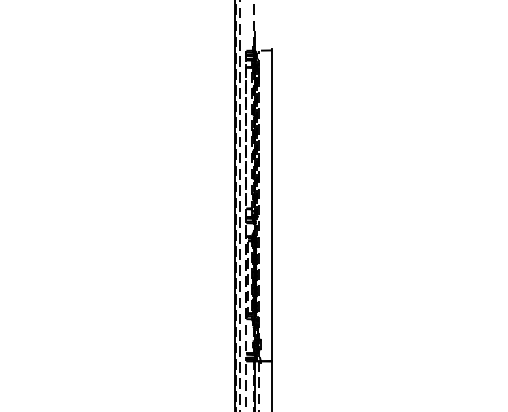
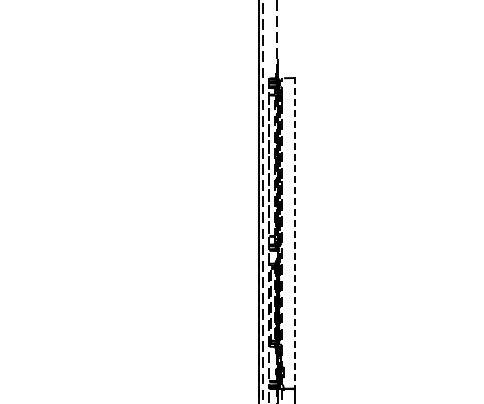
line: (271, 205) -> (294, 233), solid -> dashed

